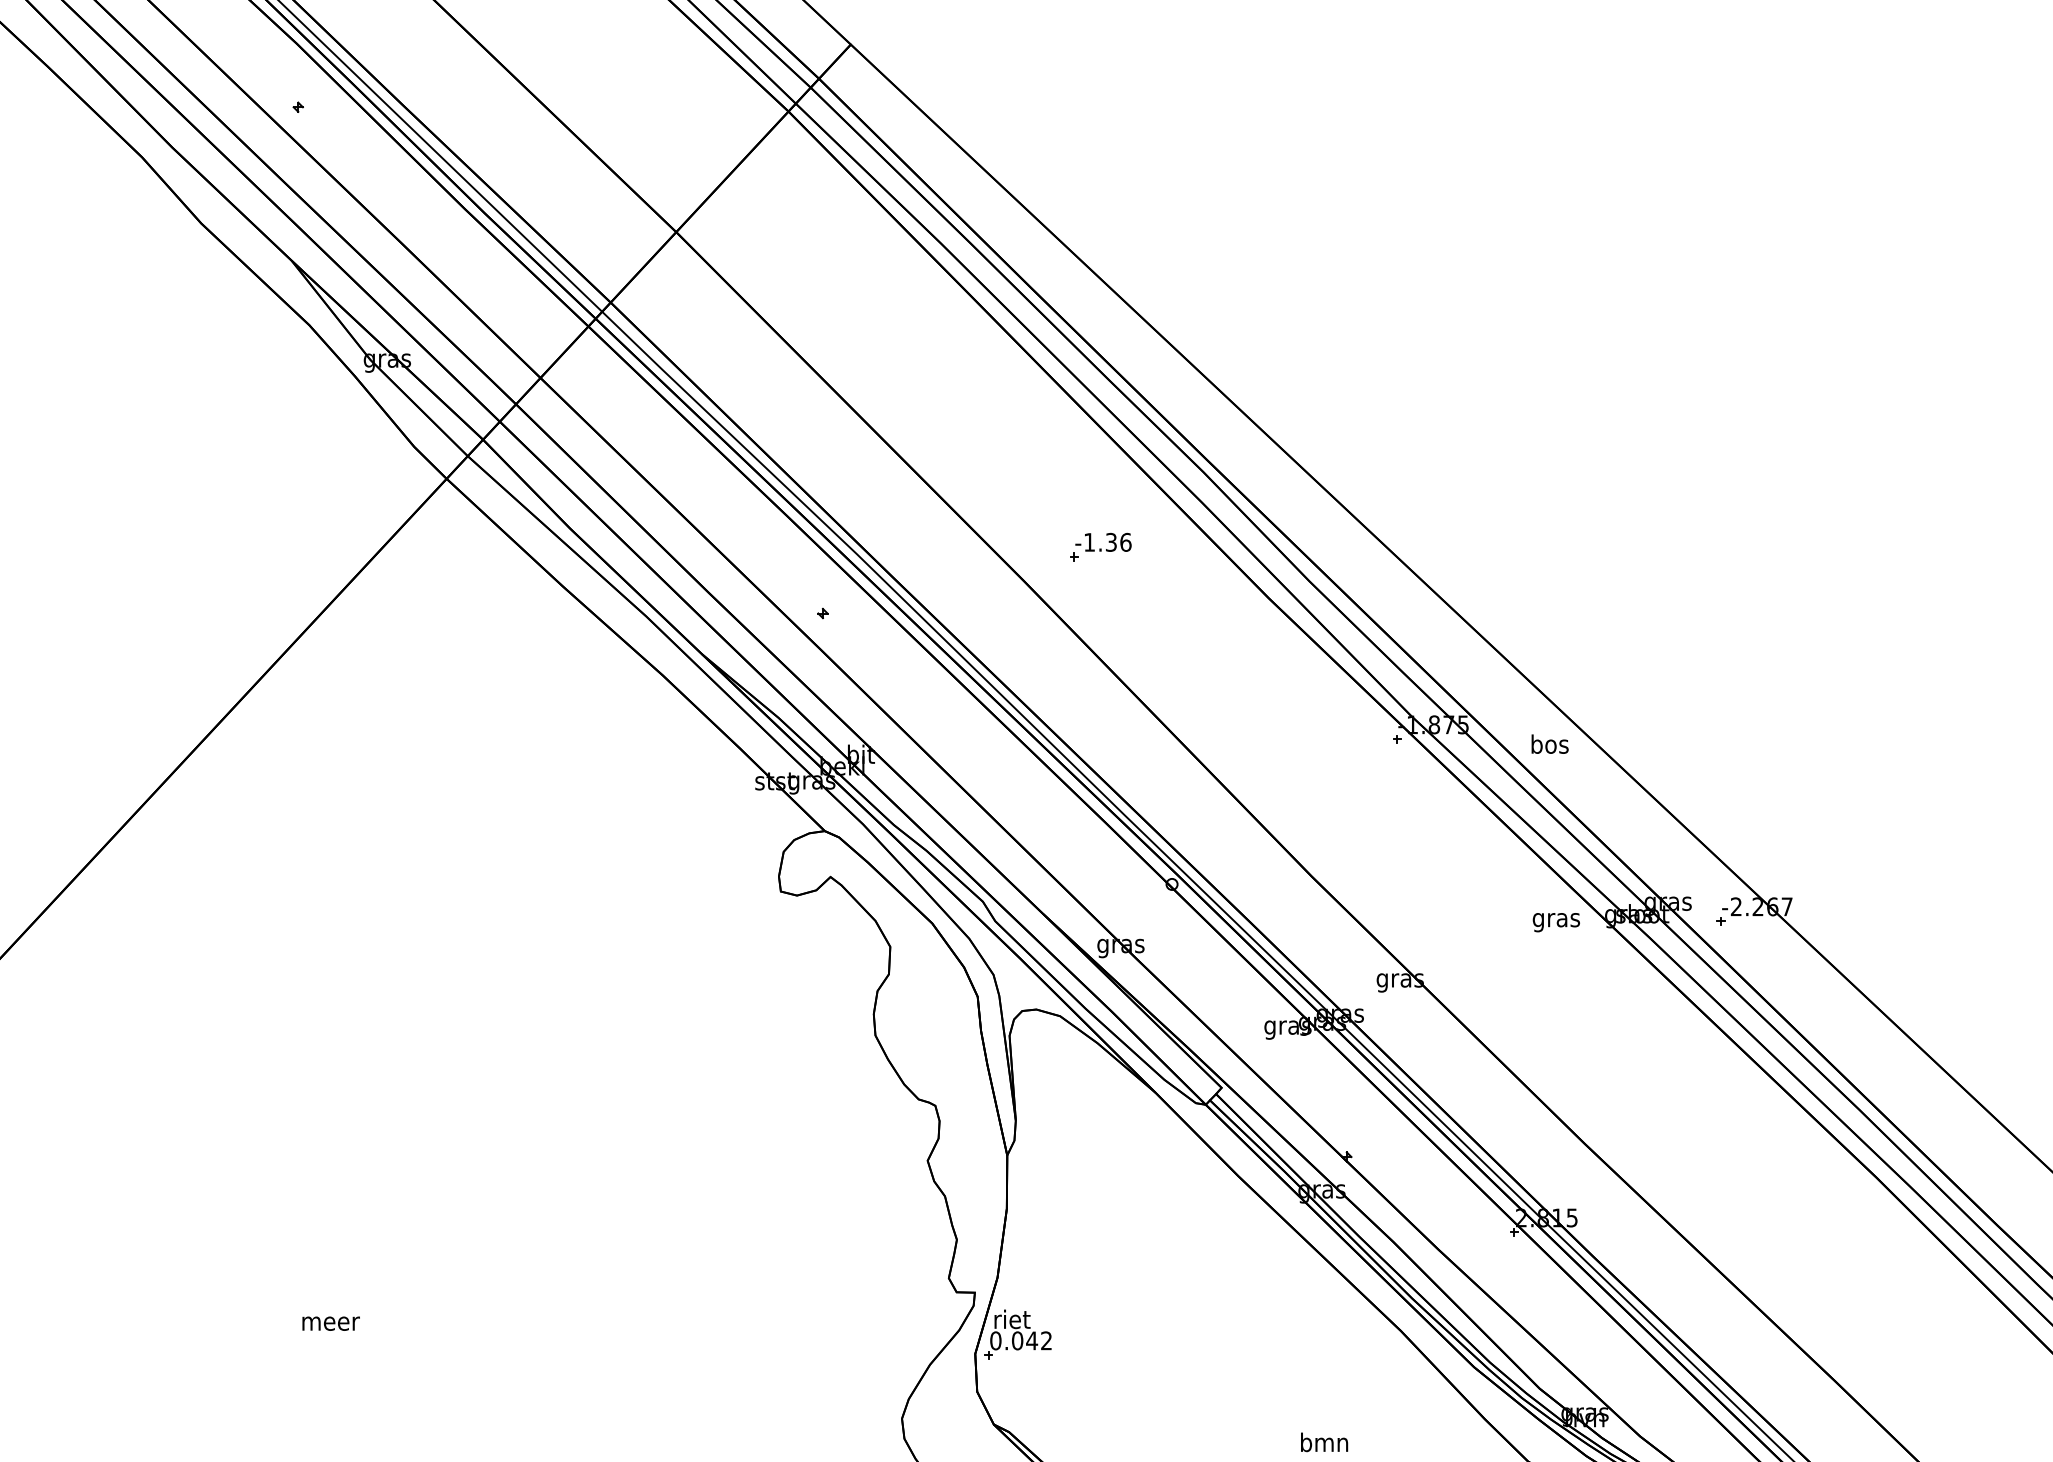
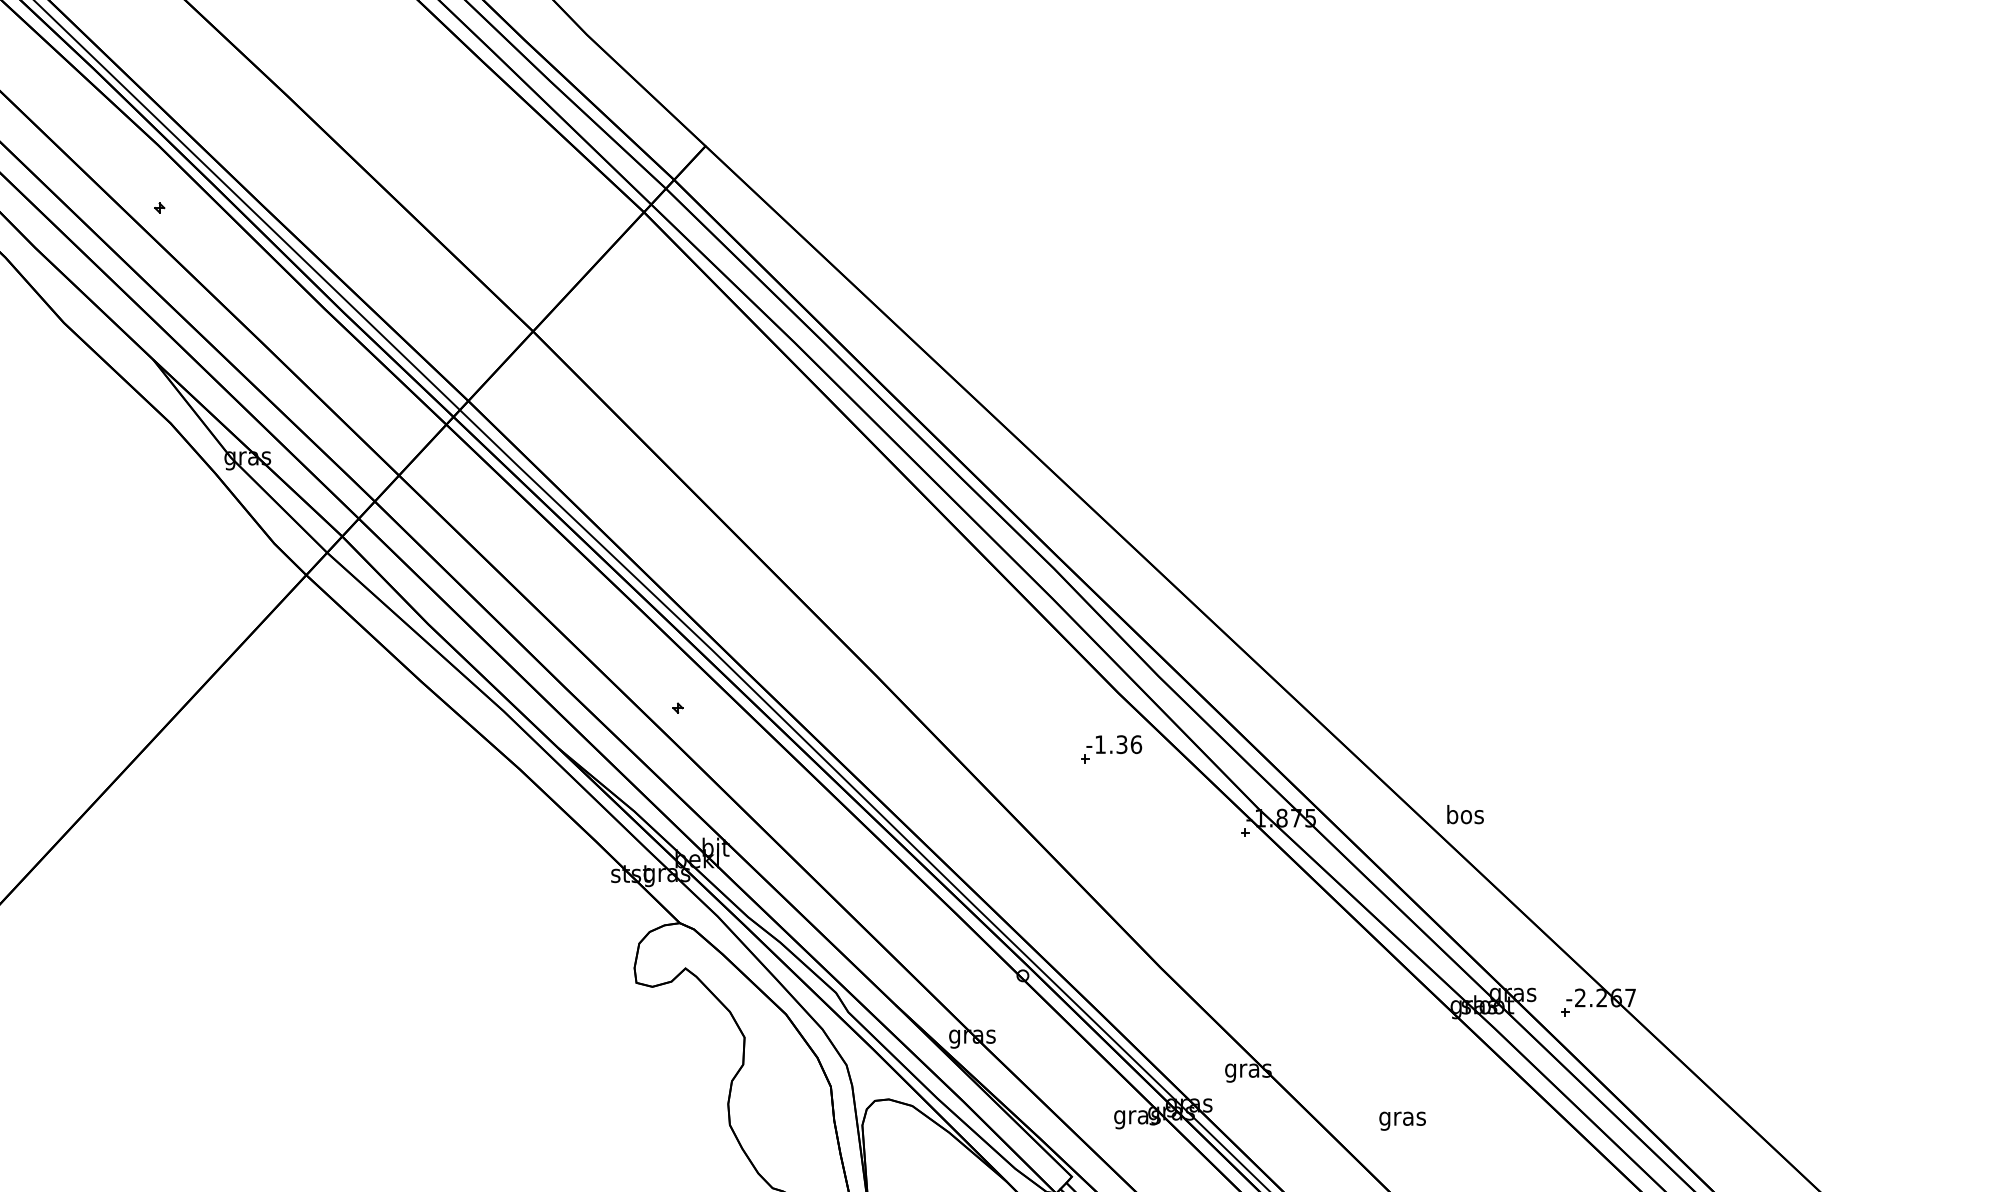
part: (1100, 546) -> (1111, 748), moved
text: (1549, 743) -> (1464, 813), moved
text: (1555, 922) -> (1401, 1121), moved

